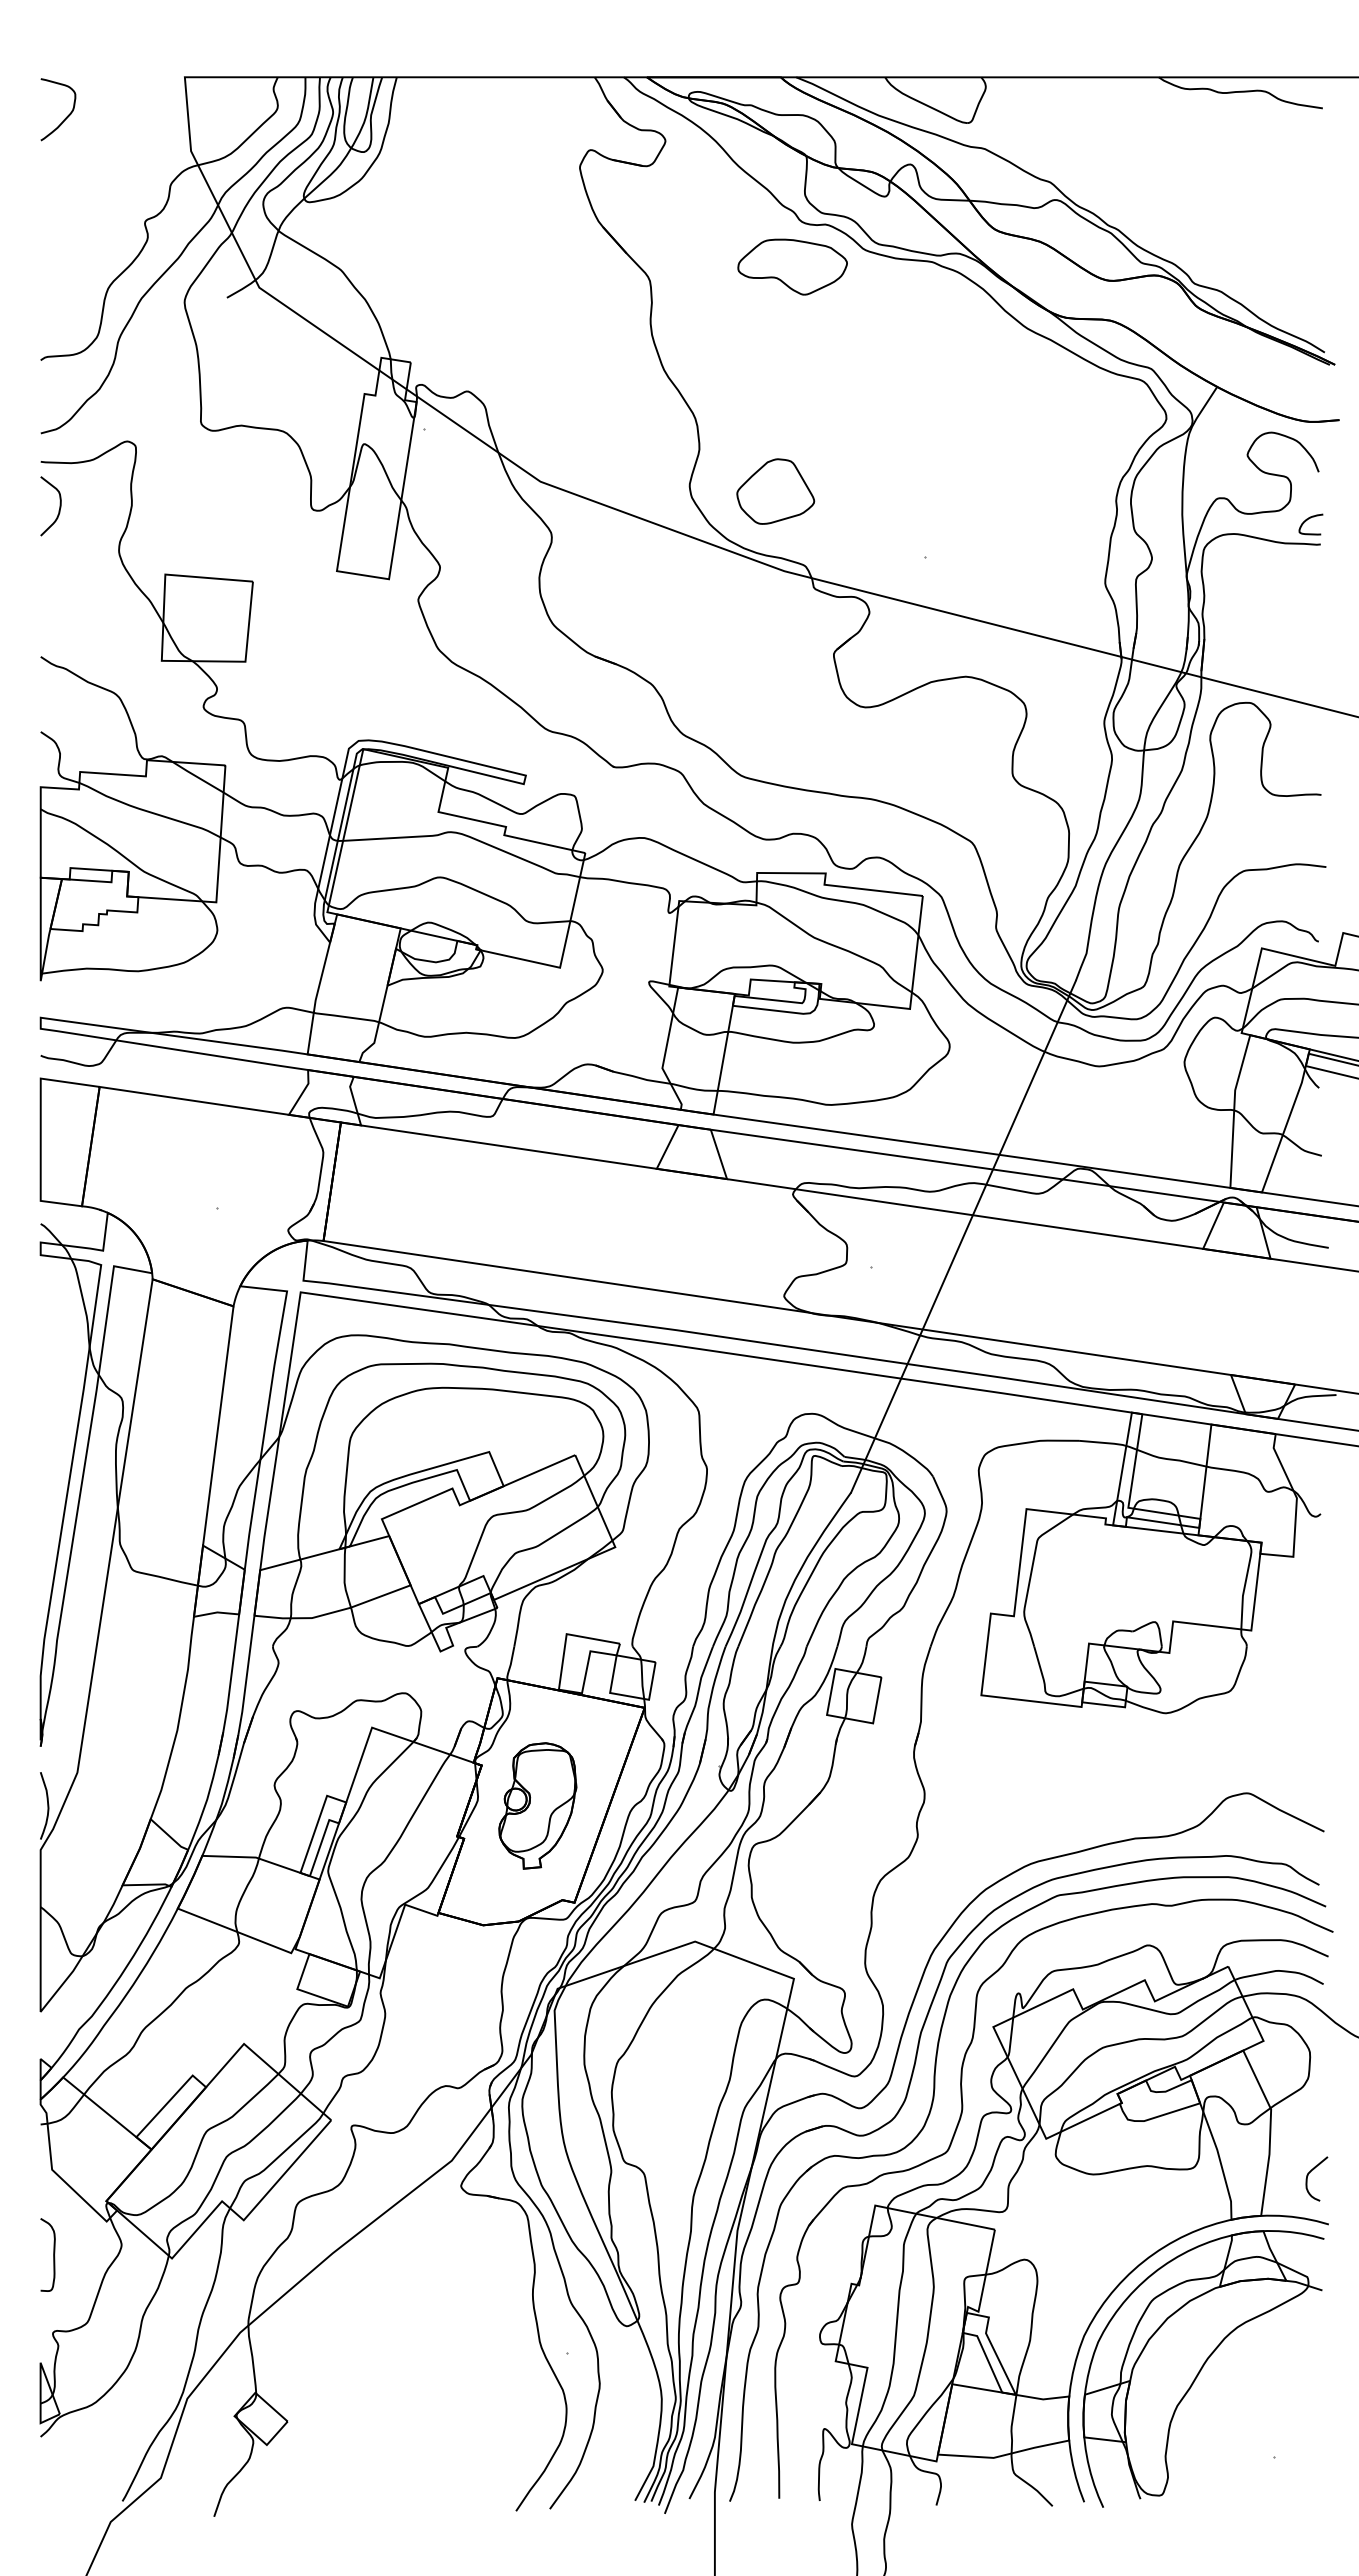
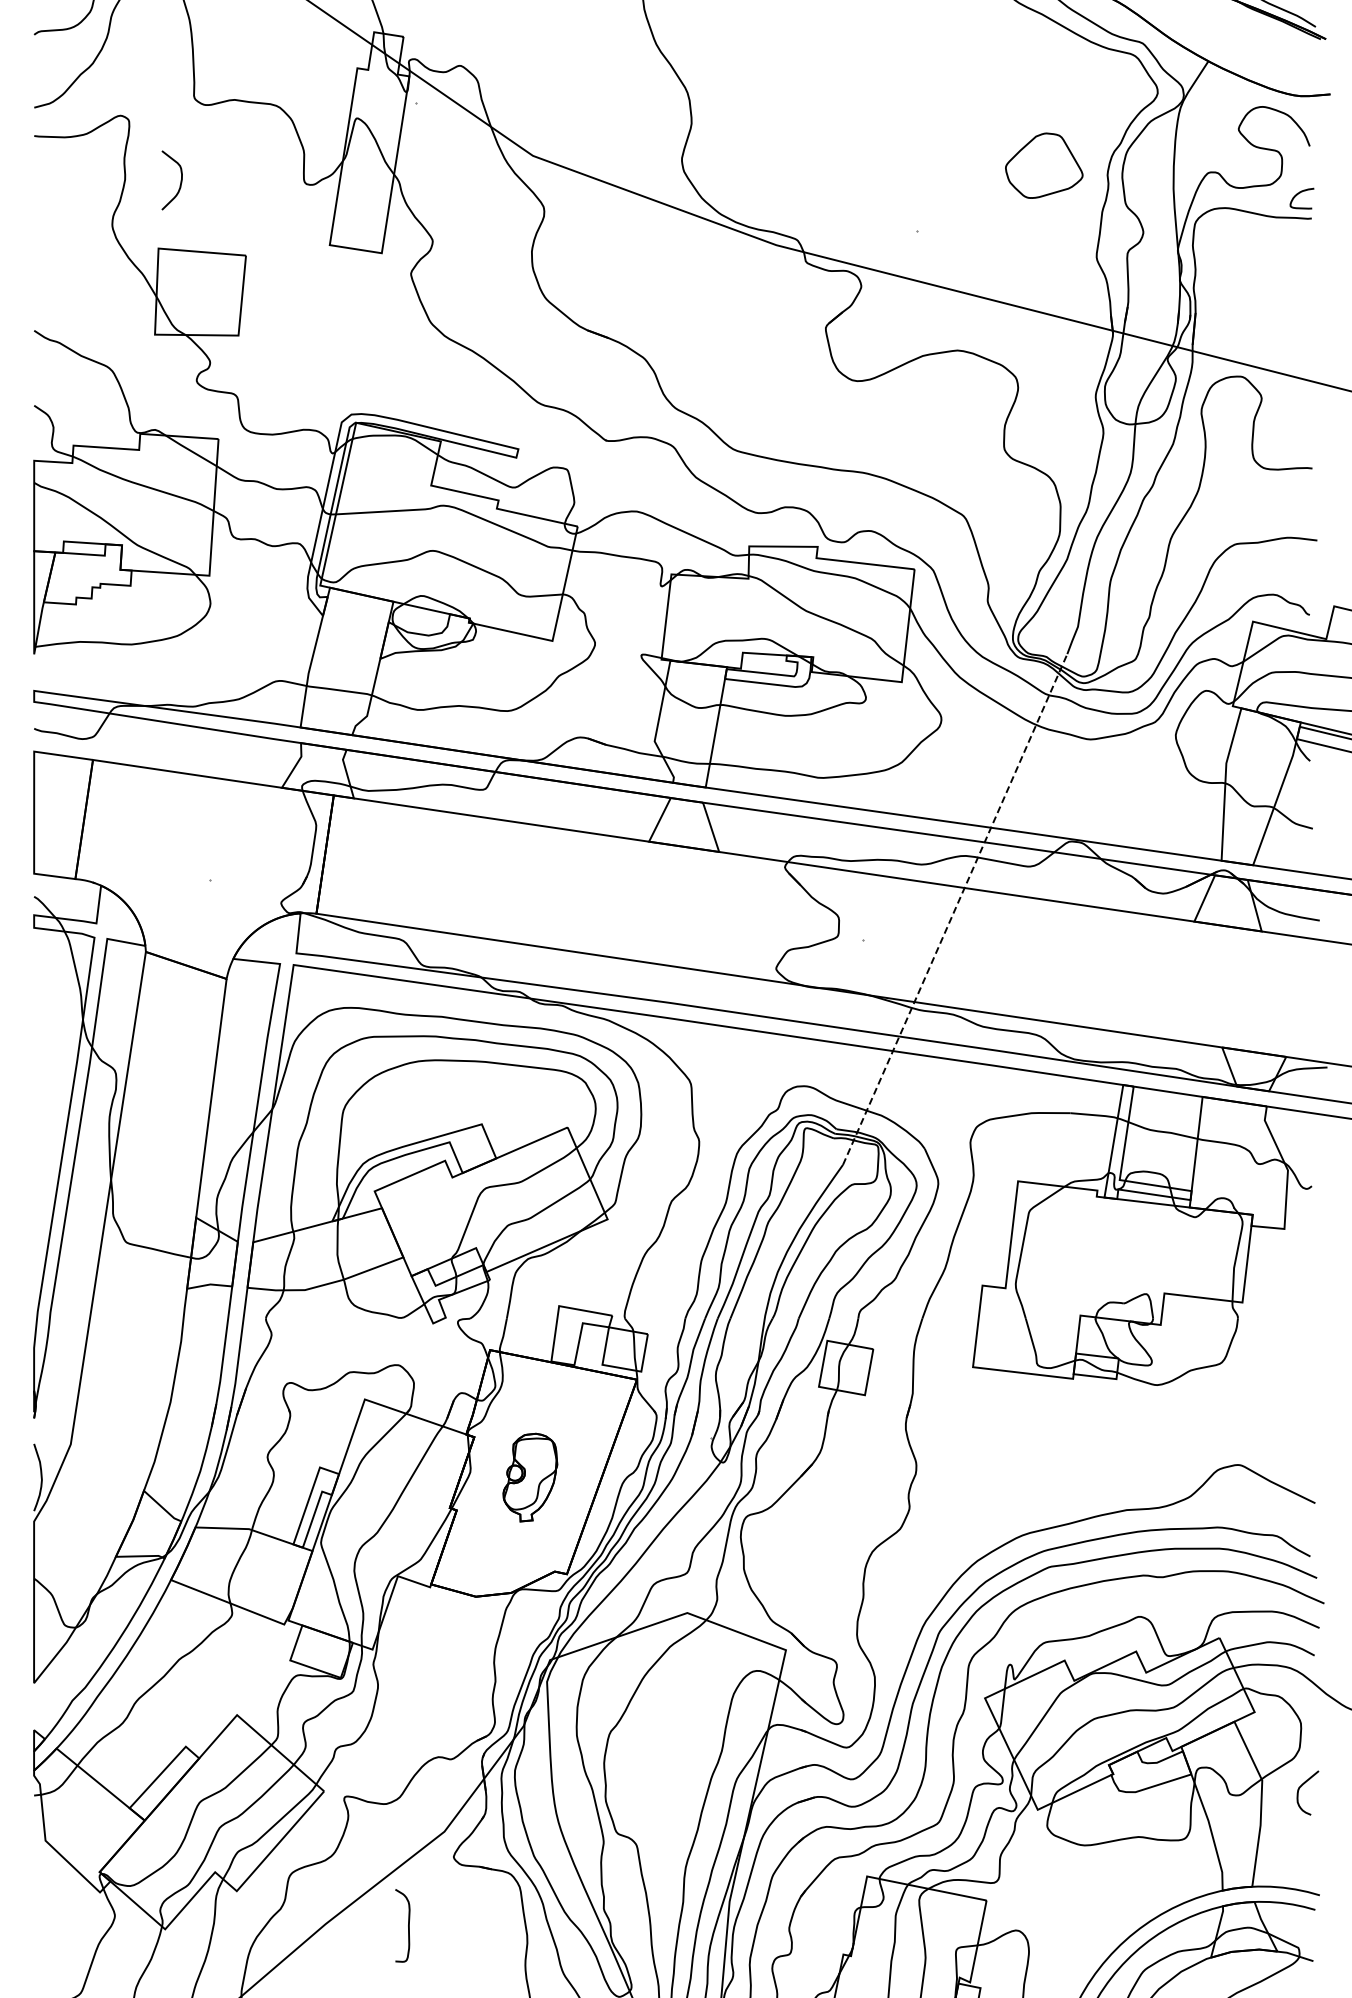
part: (775, 491) -> (1044, 165), moved
curve: (58, 510) -> (179, 184), moved
line: (963, 1236) -> (955, 909), solid -> dashed
part: (537, 1805) -> (530, 1477), size x0.7
curve: (1308, 2176) -> (1299, 1790), moved
curve: (53, 2254) -> (408, 1925), moved

